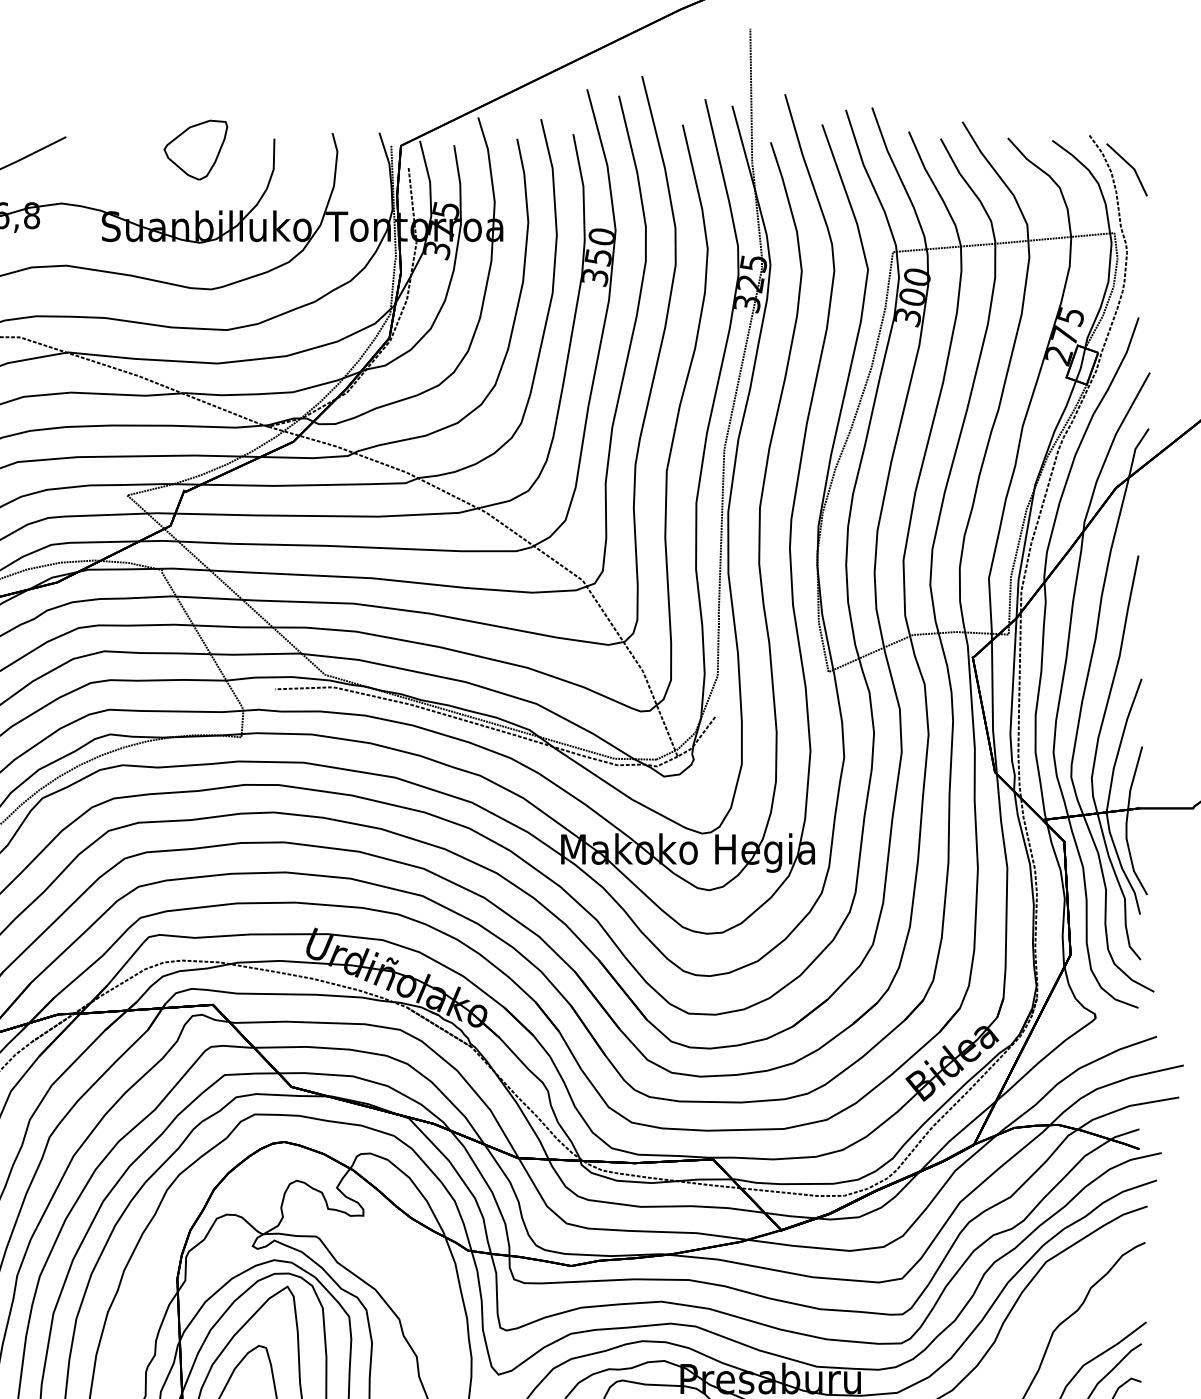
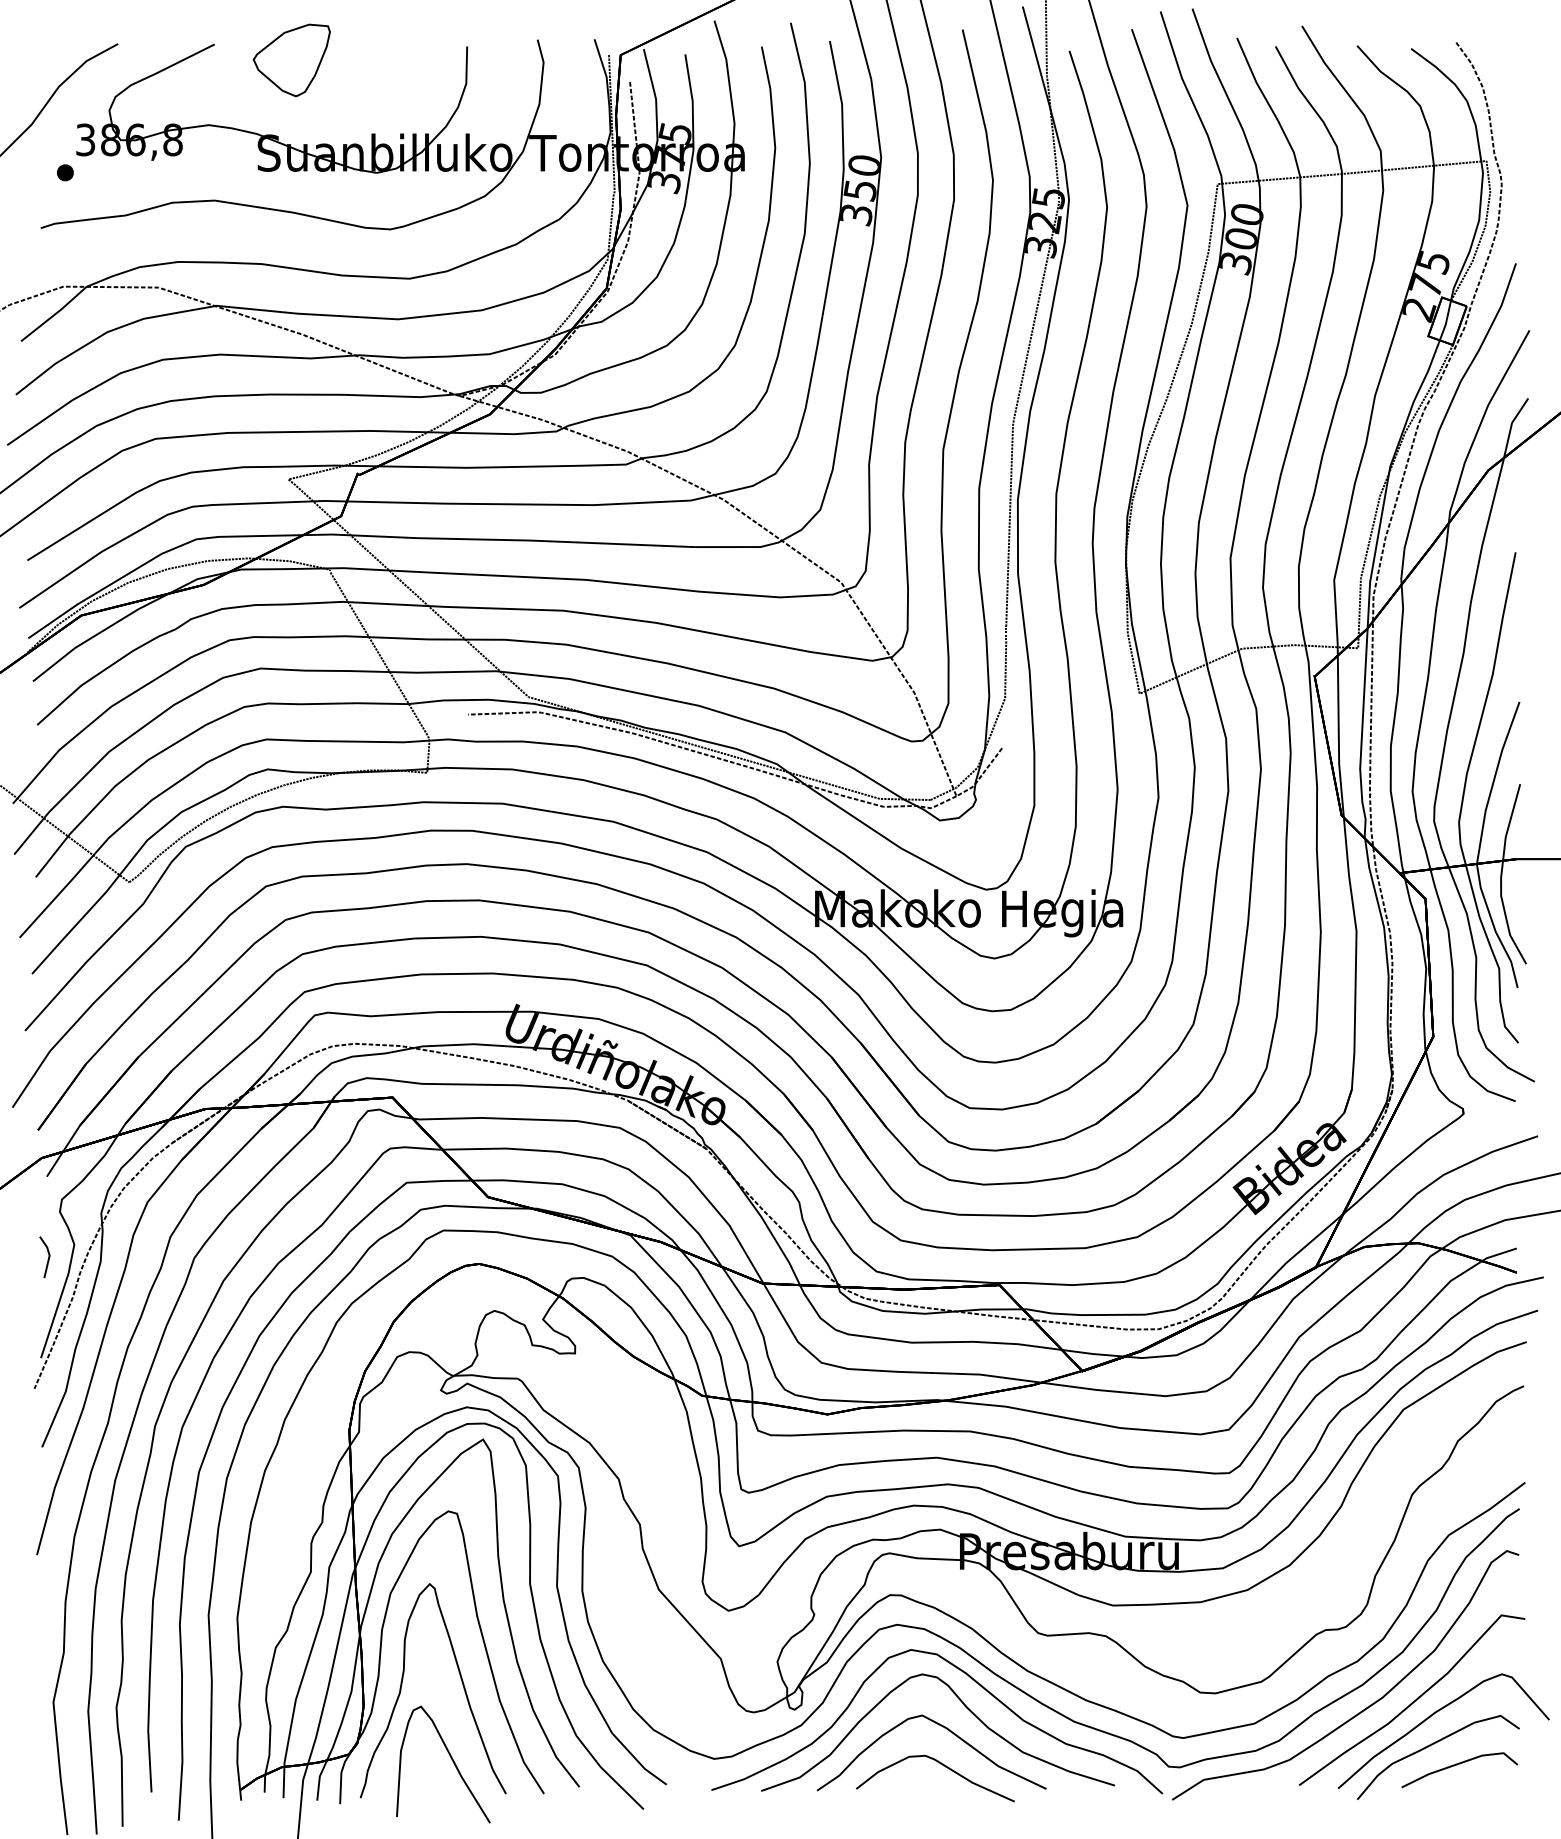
part: (195, 150) -> (291, 60), moved
line: (1130, 166) -> (1505, 80), removed

